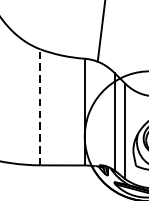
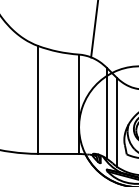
line: (40, 106) -> (37, 99), dashed -> solid

